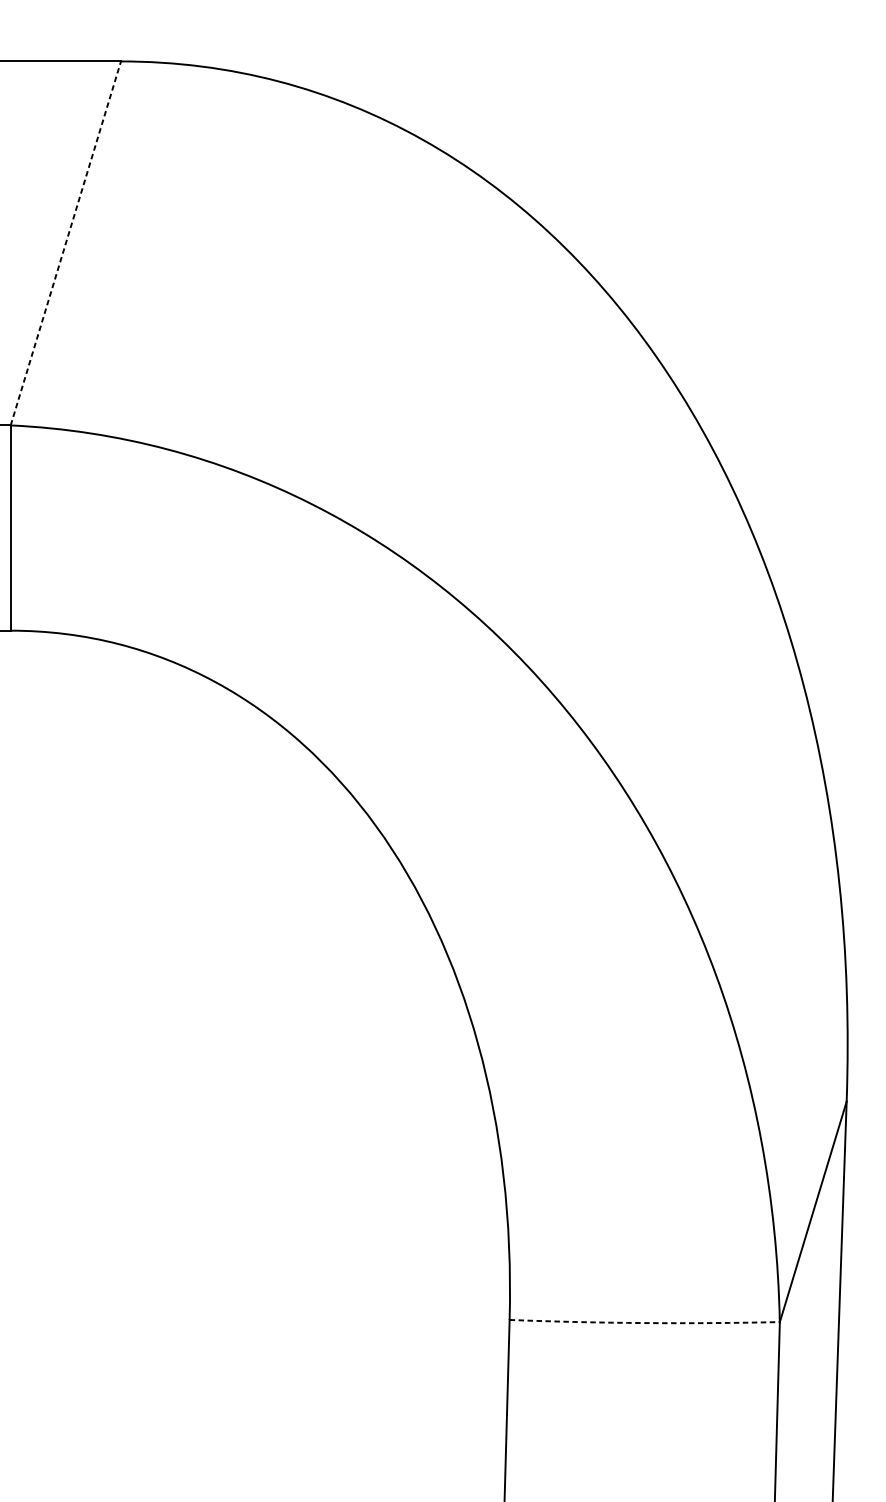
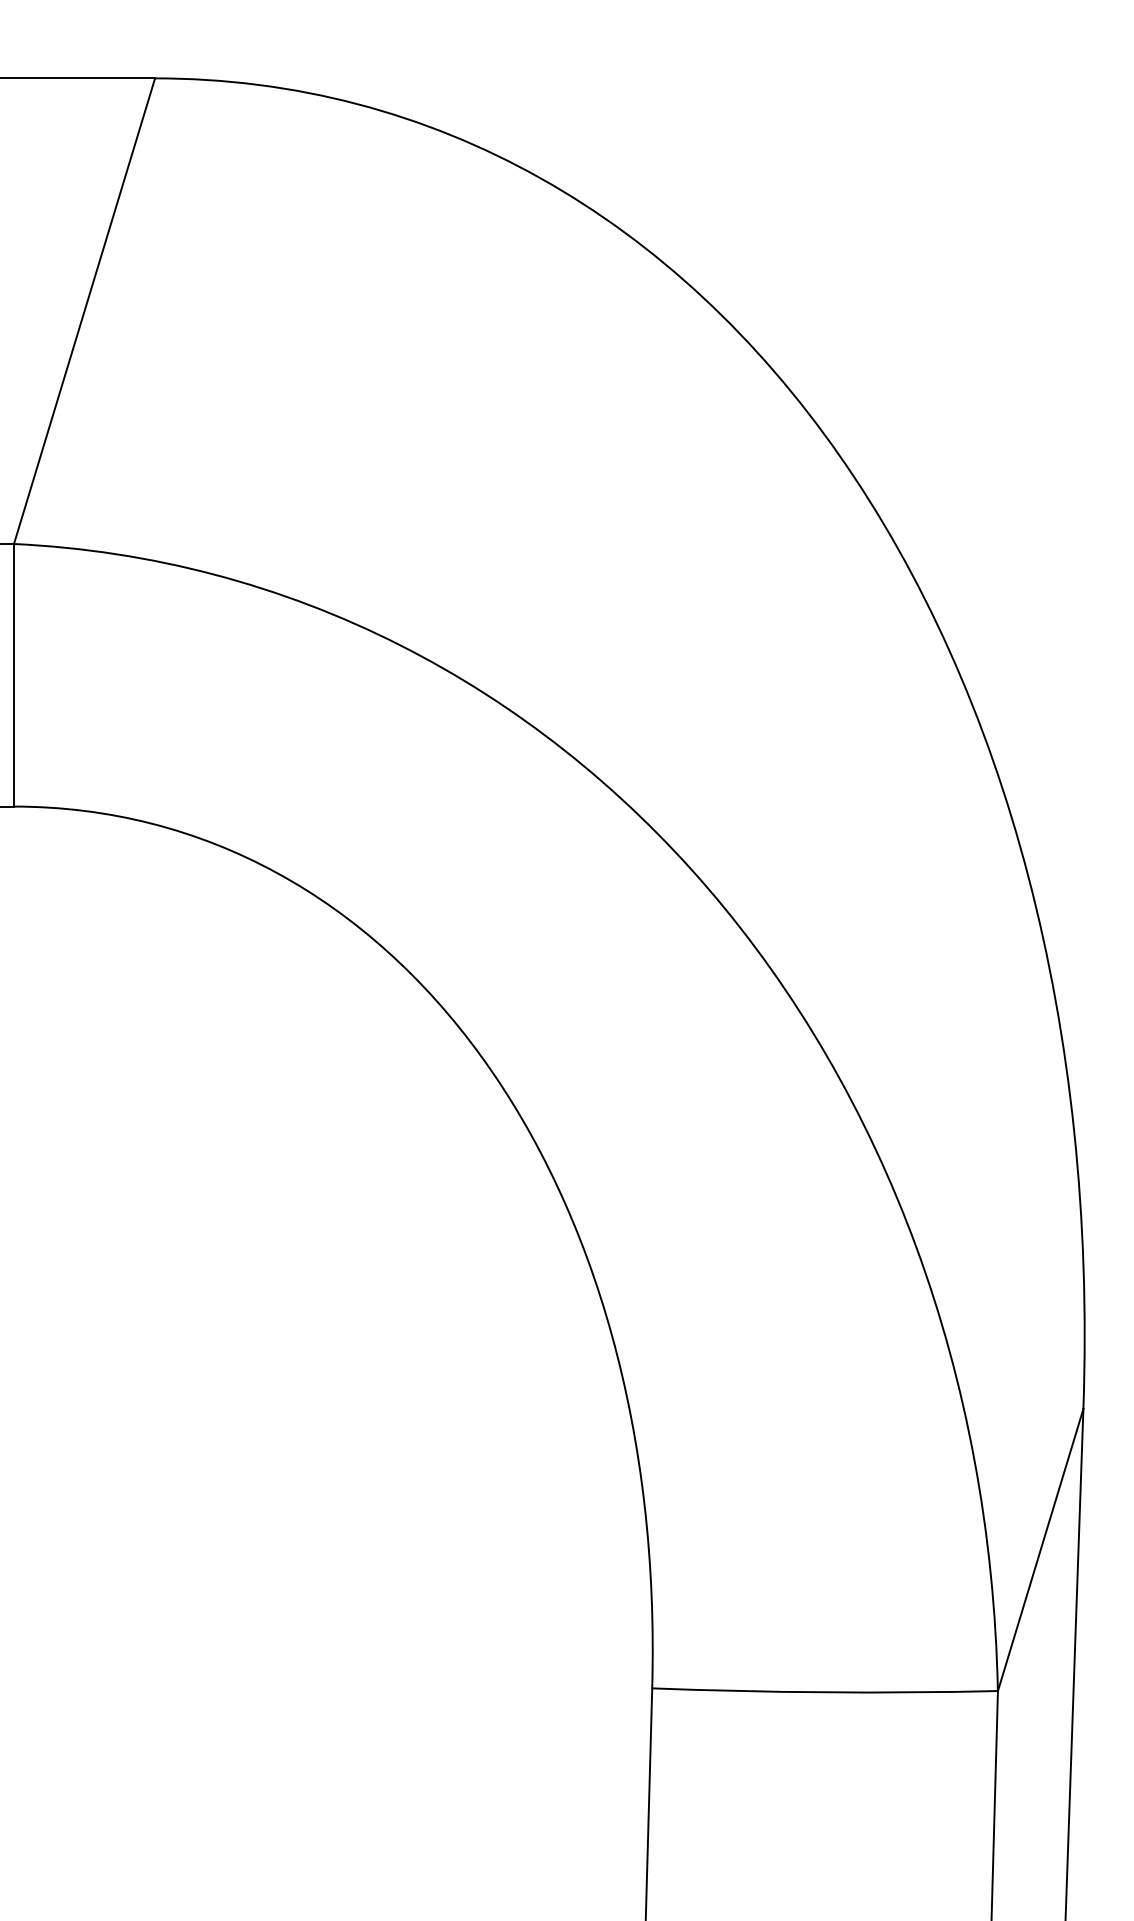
line: (65, 242) -> (84, 310), dashed -> solid
arc: (645, 1323) -> (825, 1692), dashed -> solid

